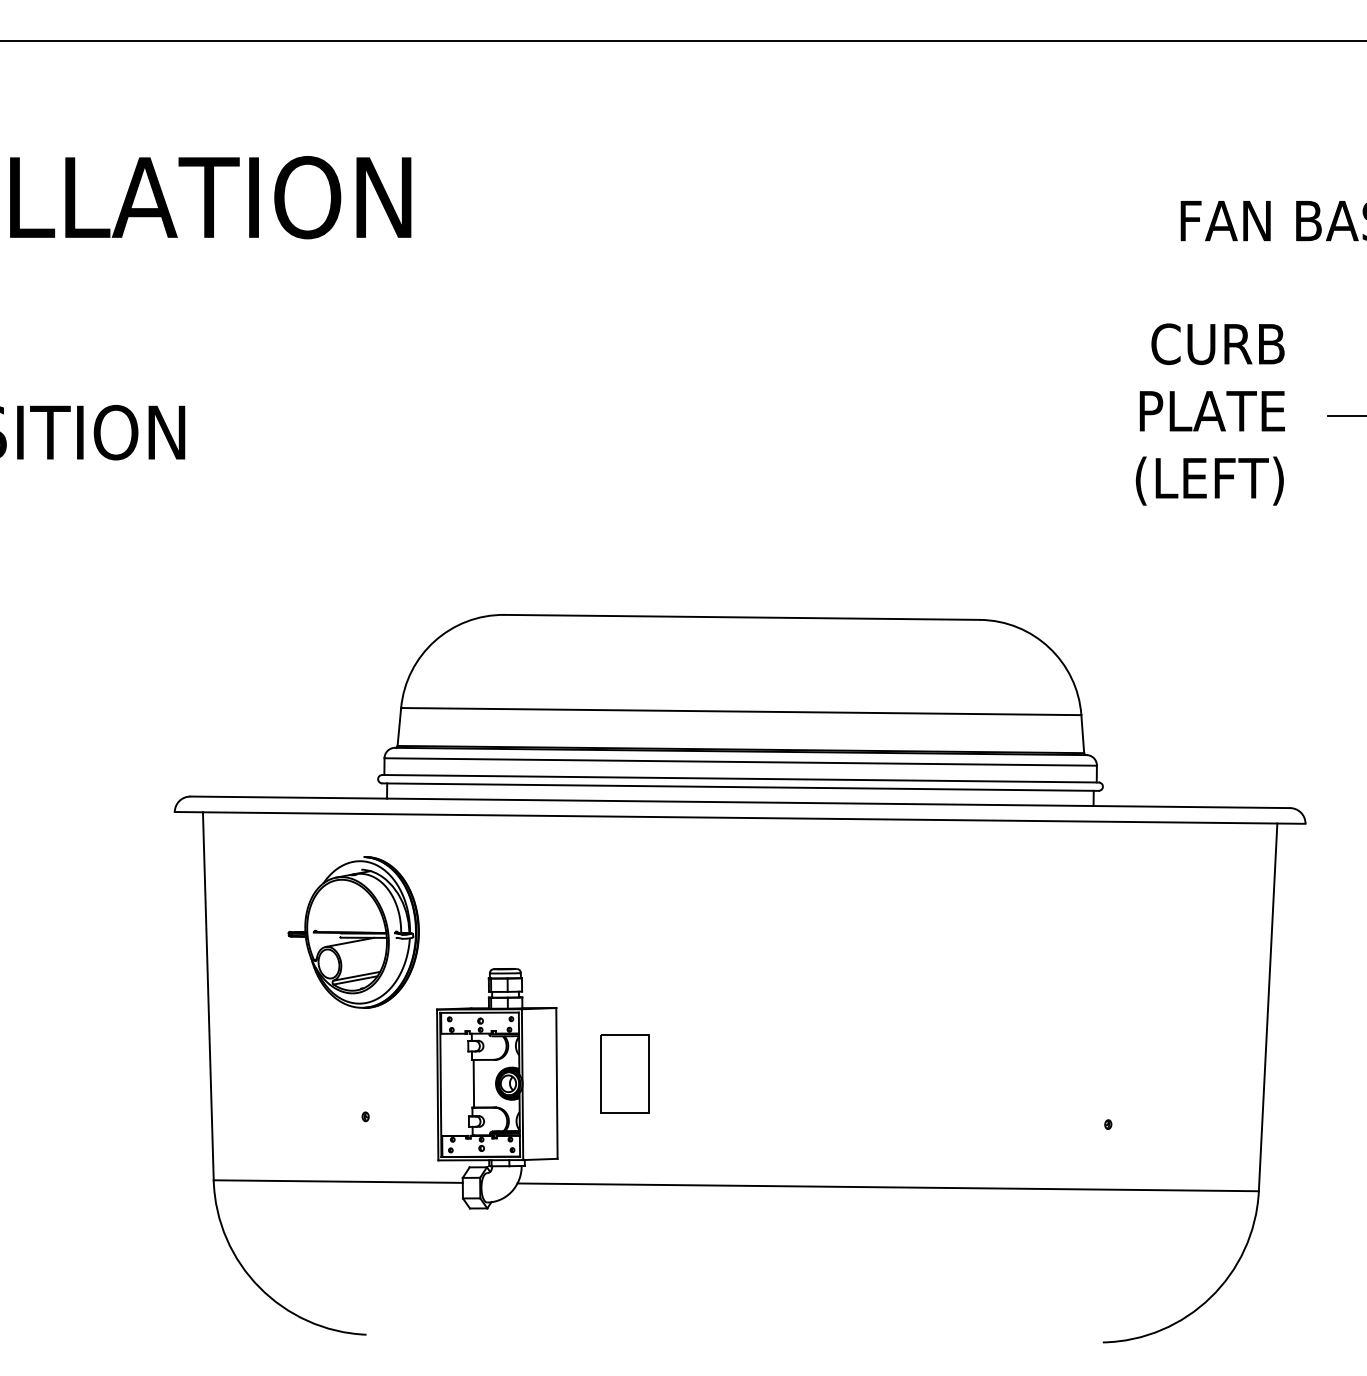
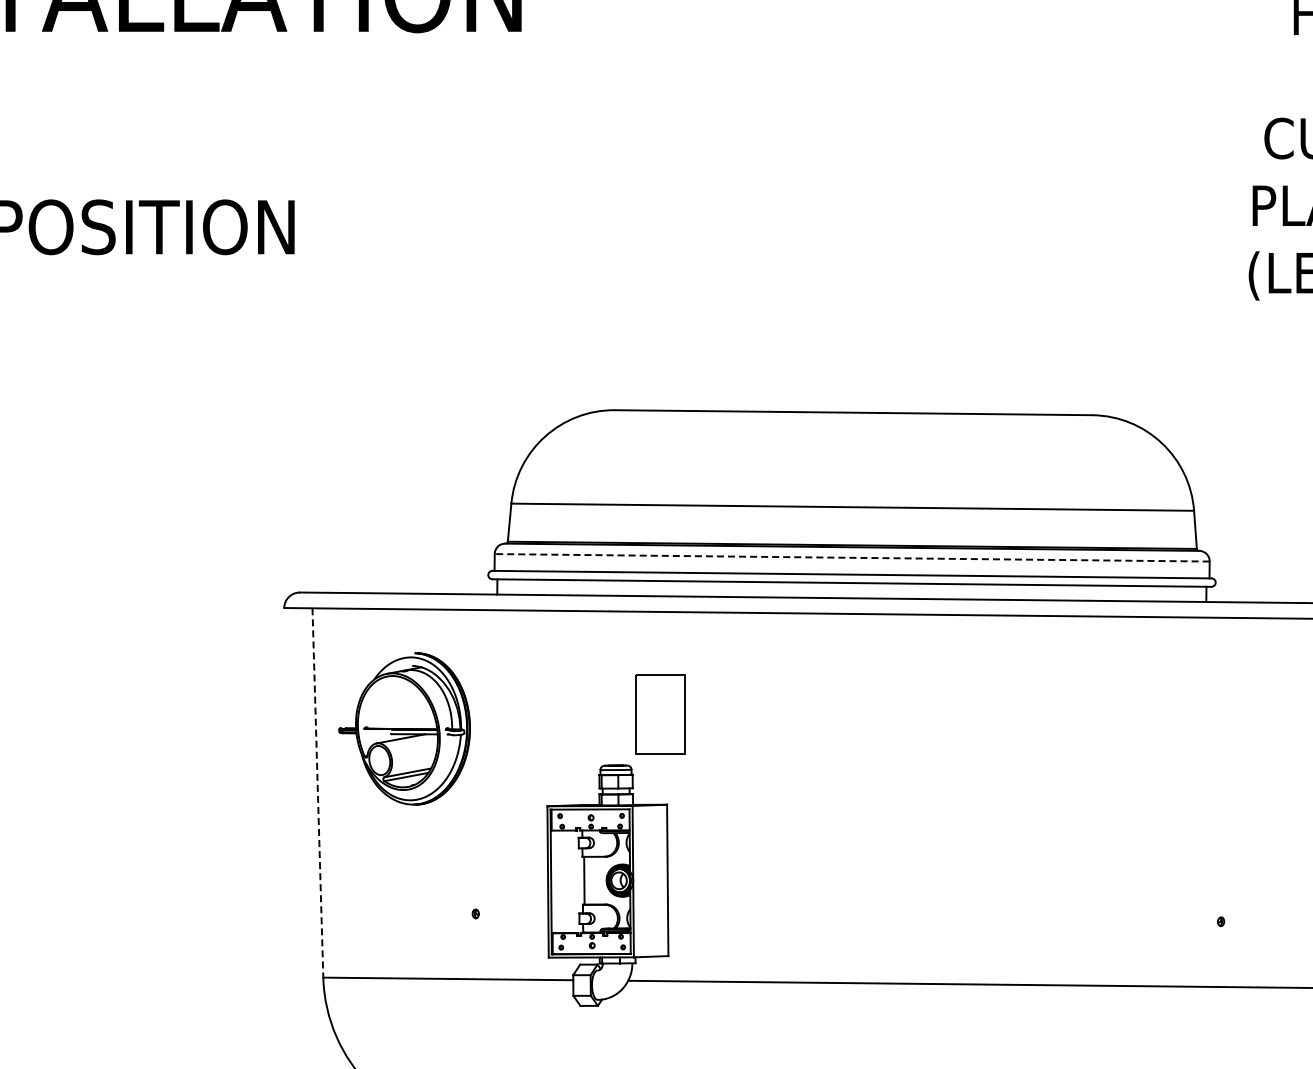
line: (740, 761) -> (851, 557), solid -> dashed
part: (353, 932) -> (404, 728), moved
line: (208, 996) -> (318, 793), solid -> dashed
part: (624, 1073) -> (660, 713), moved

